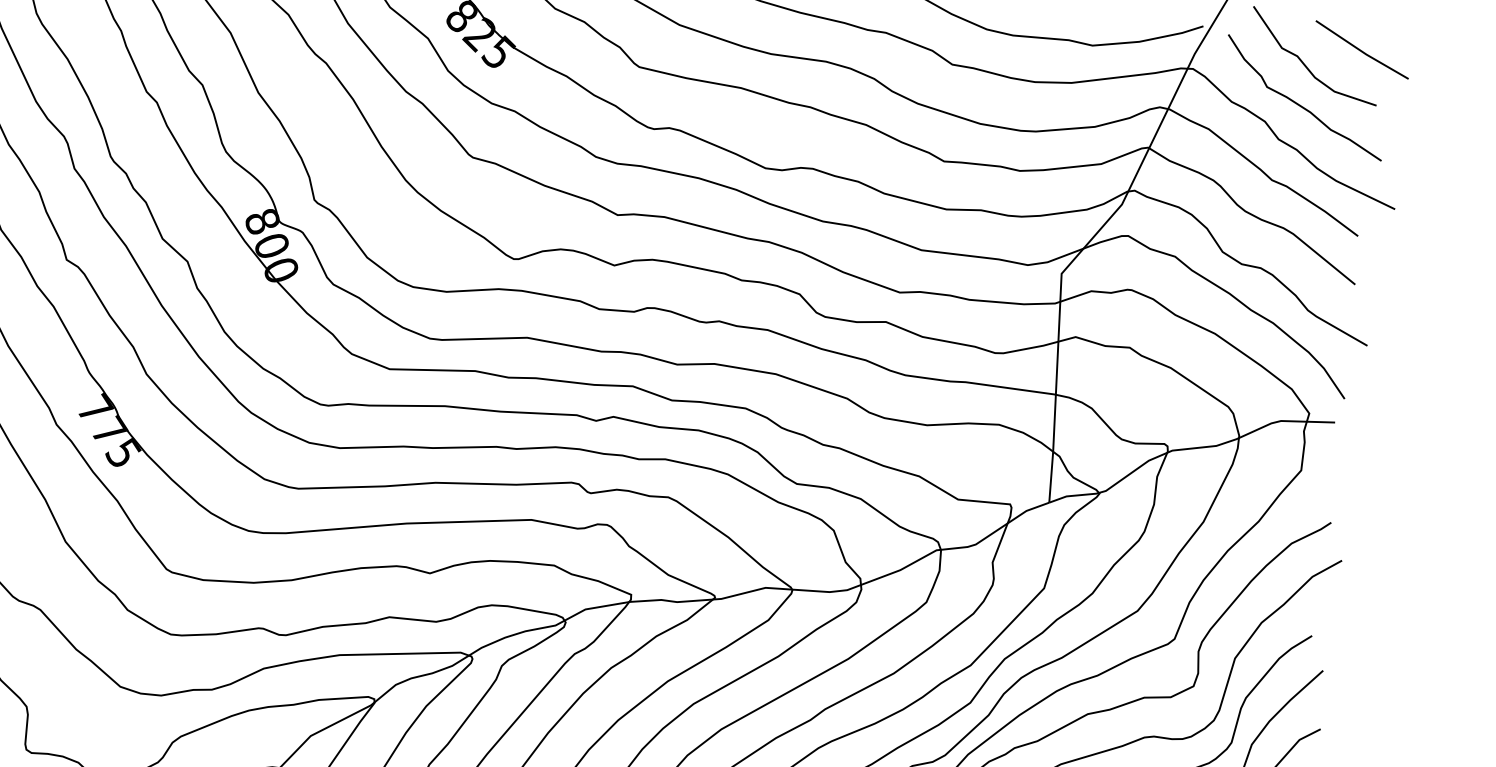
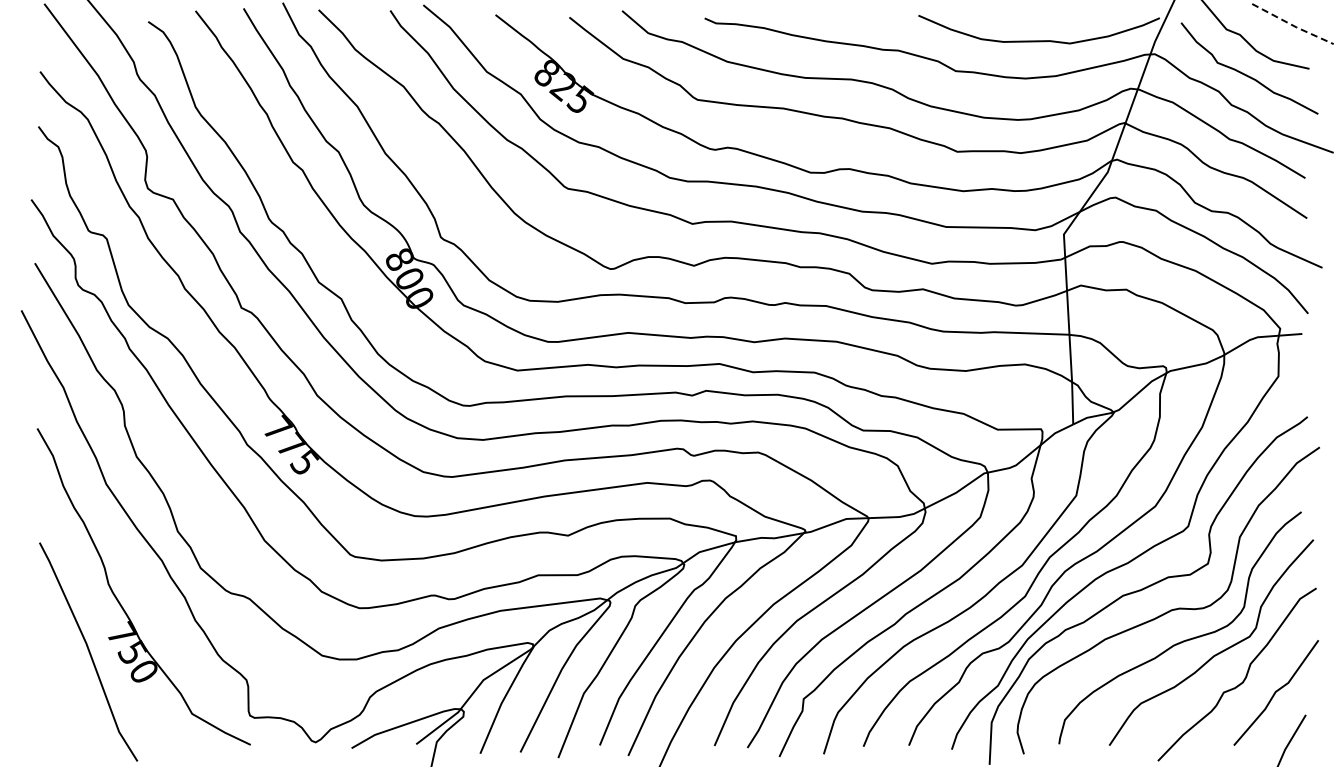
line: (1362, 51) -> (1293, 25), solid -> dashed

